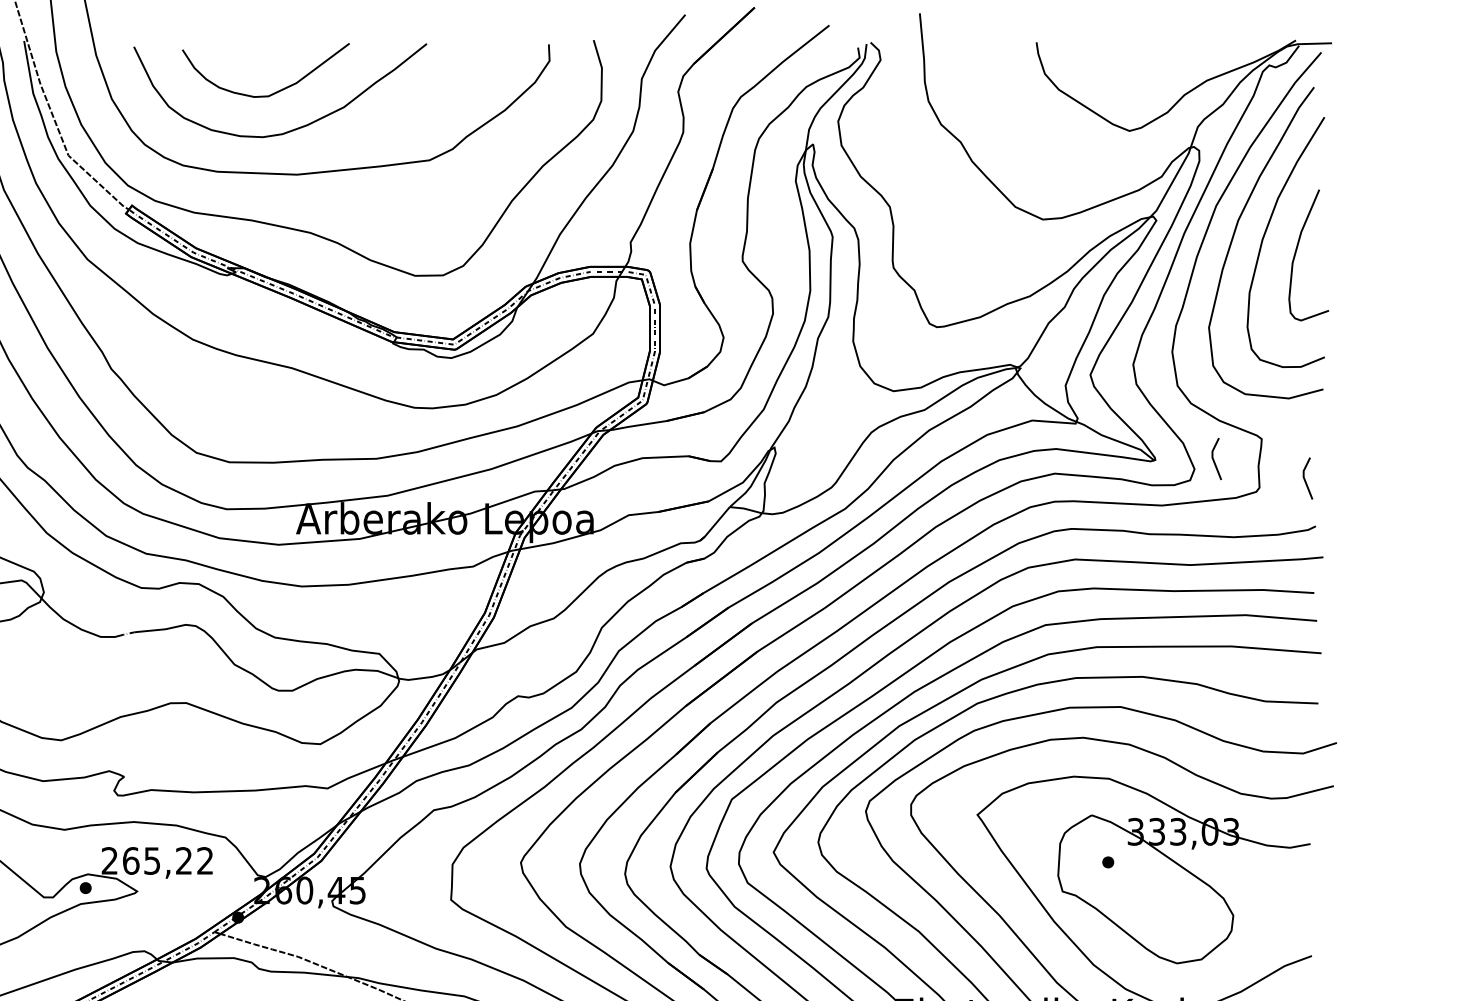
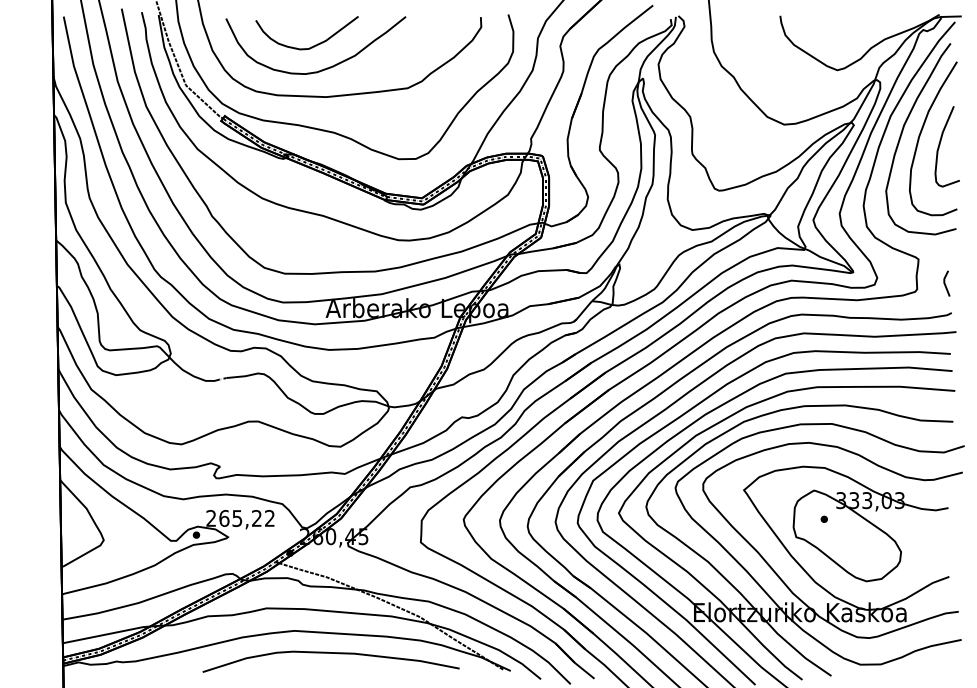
line: (1214, 458) -> (889, 271), removed

